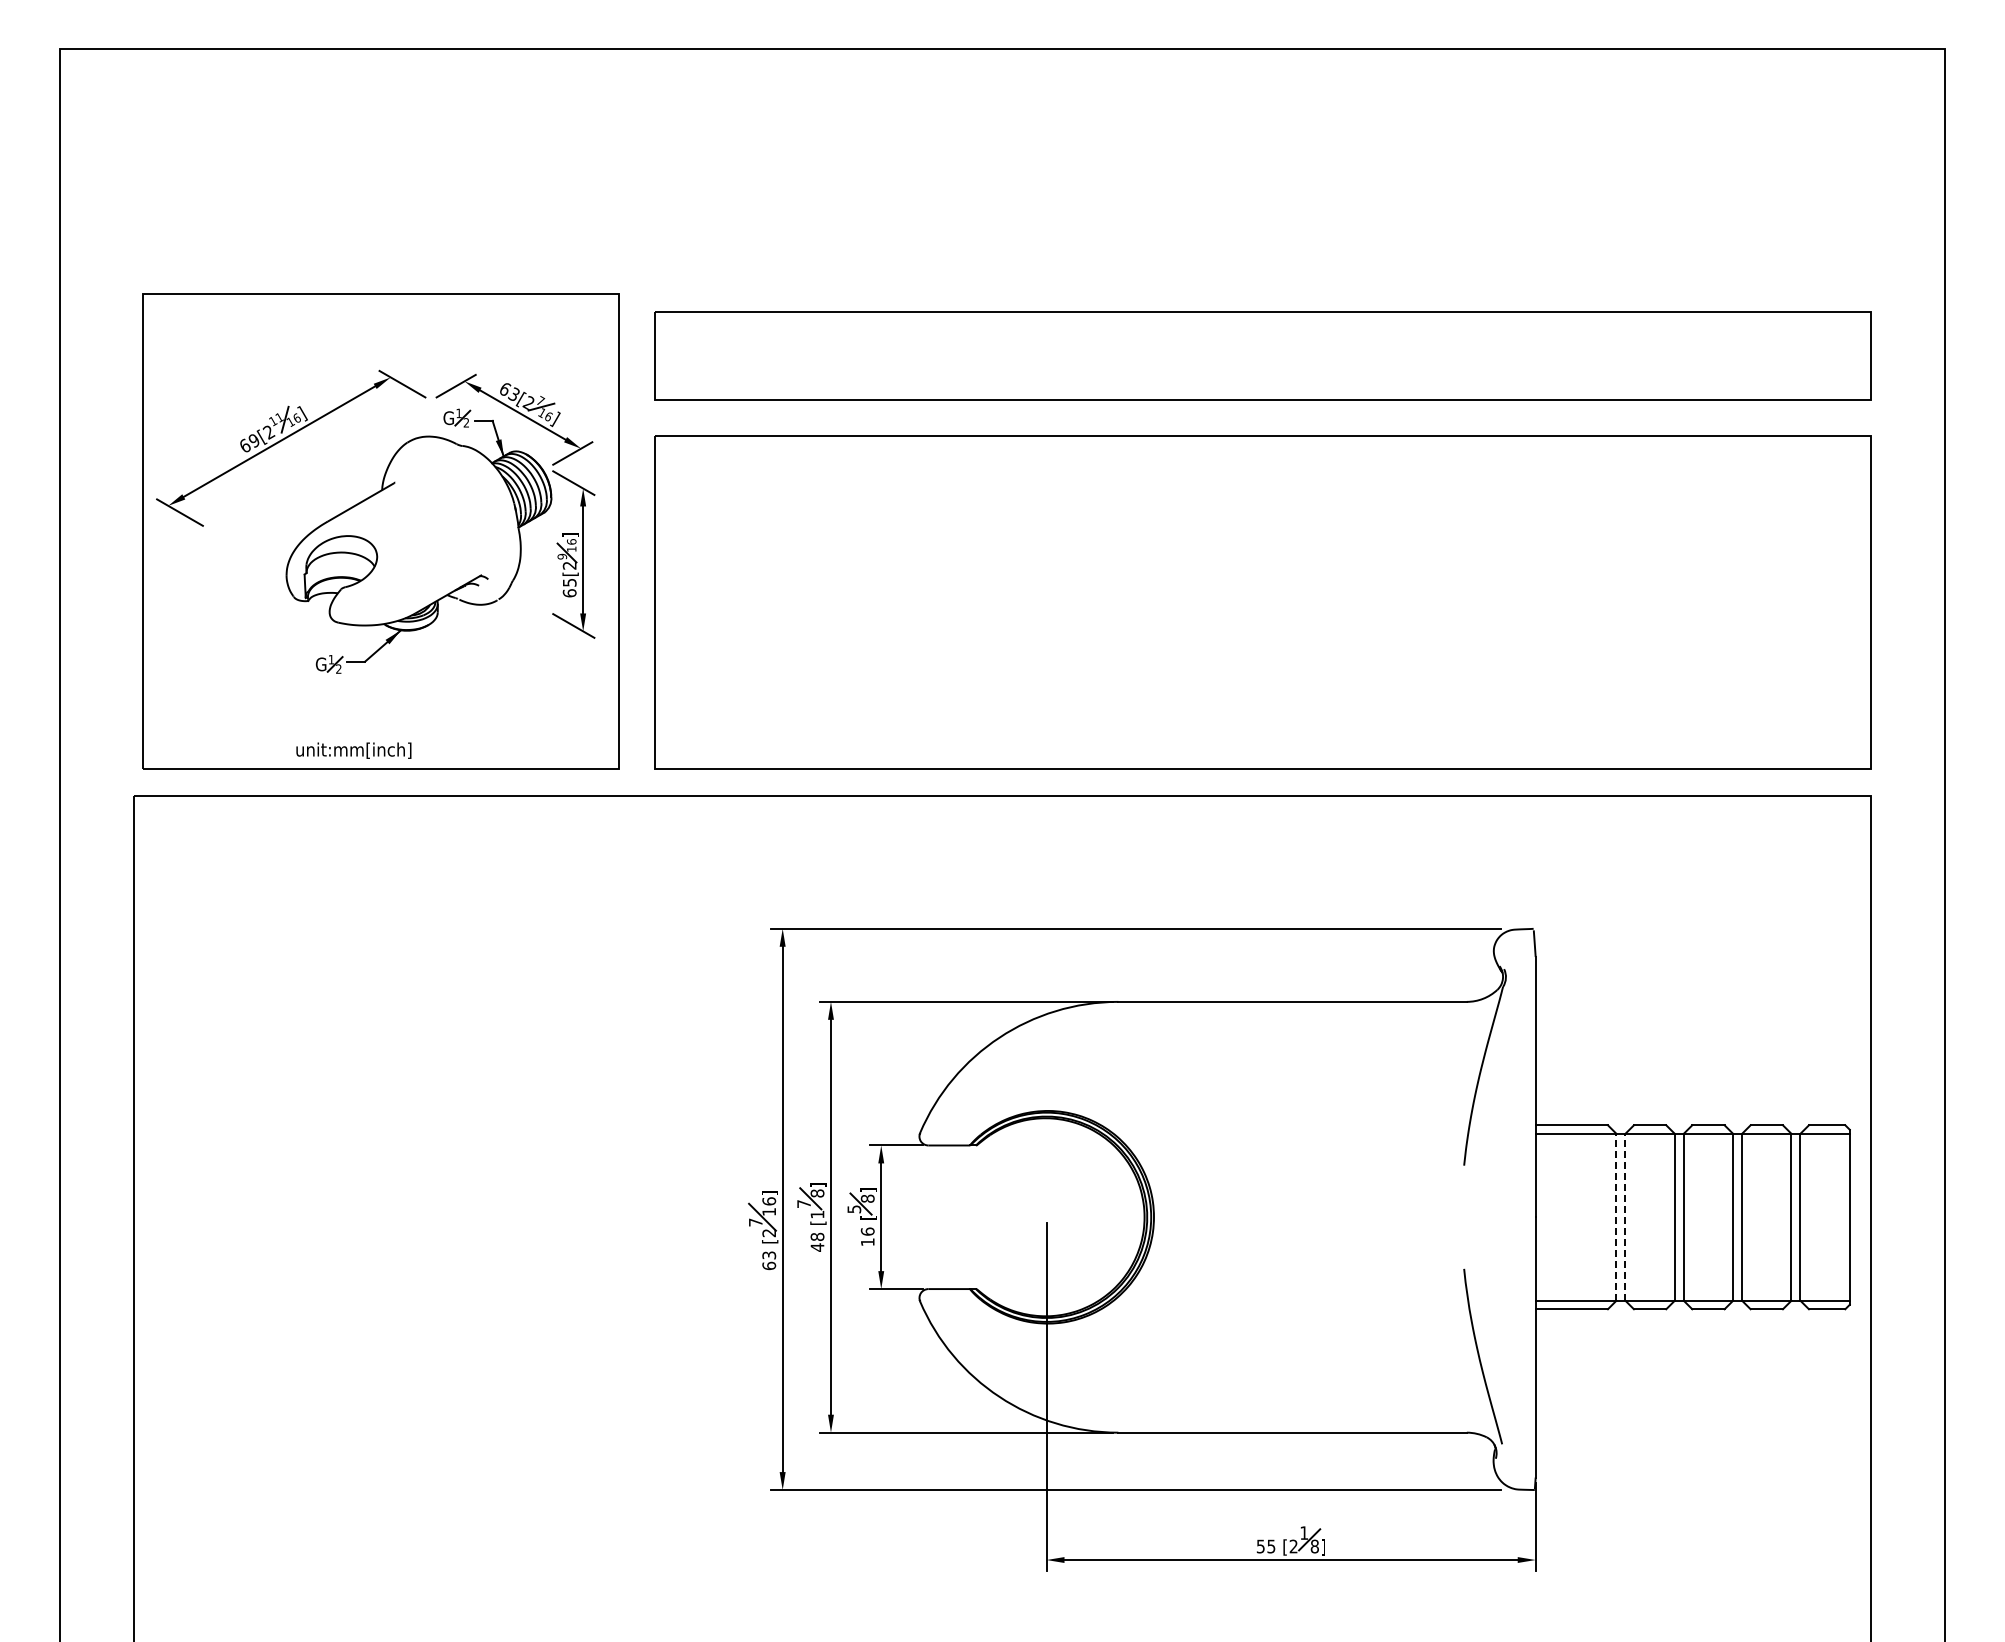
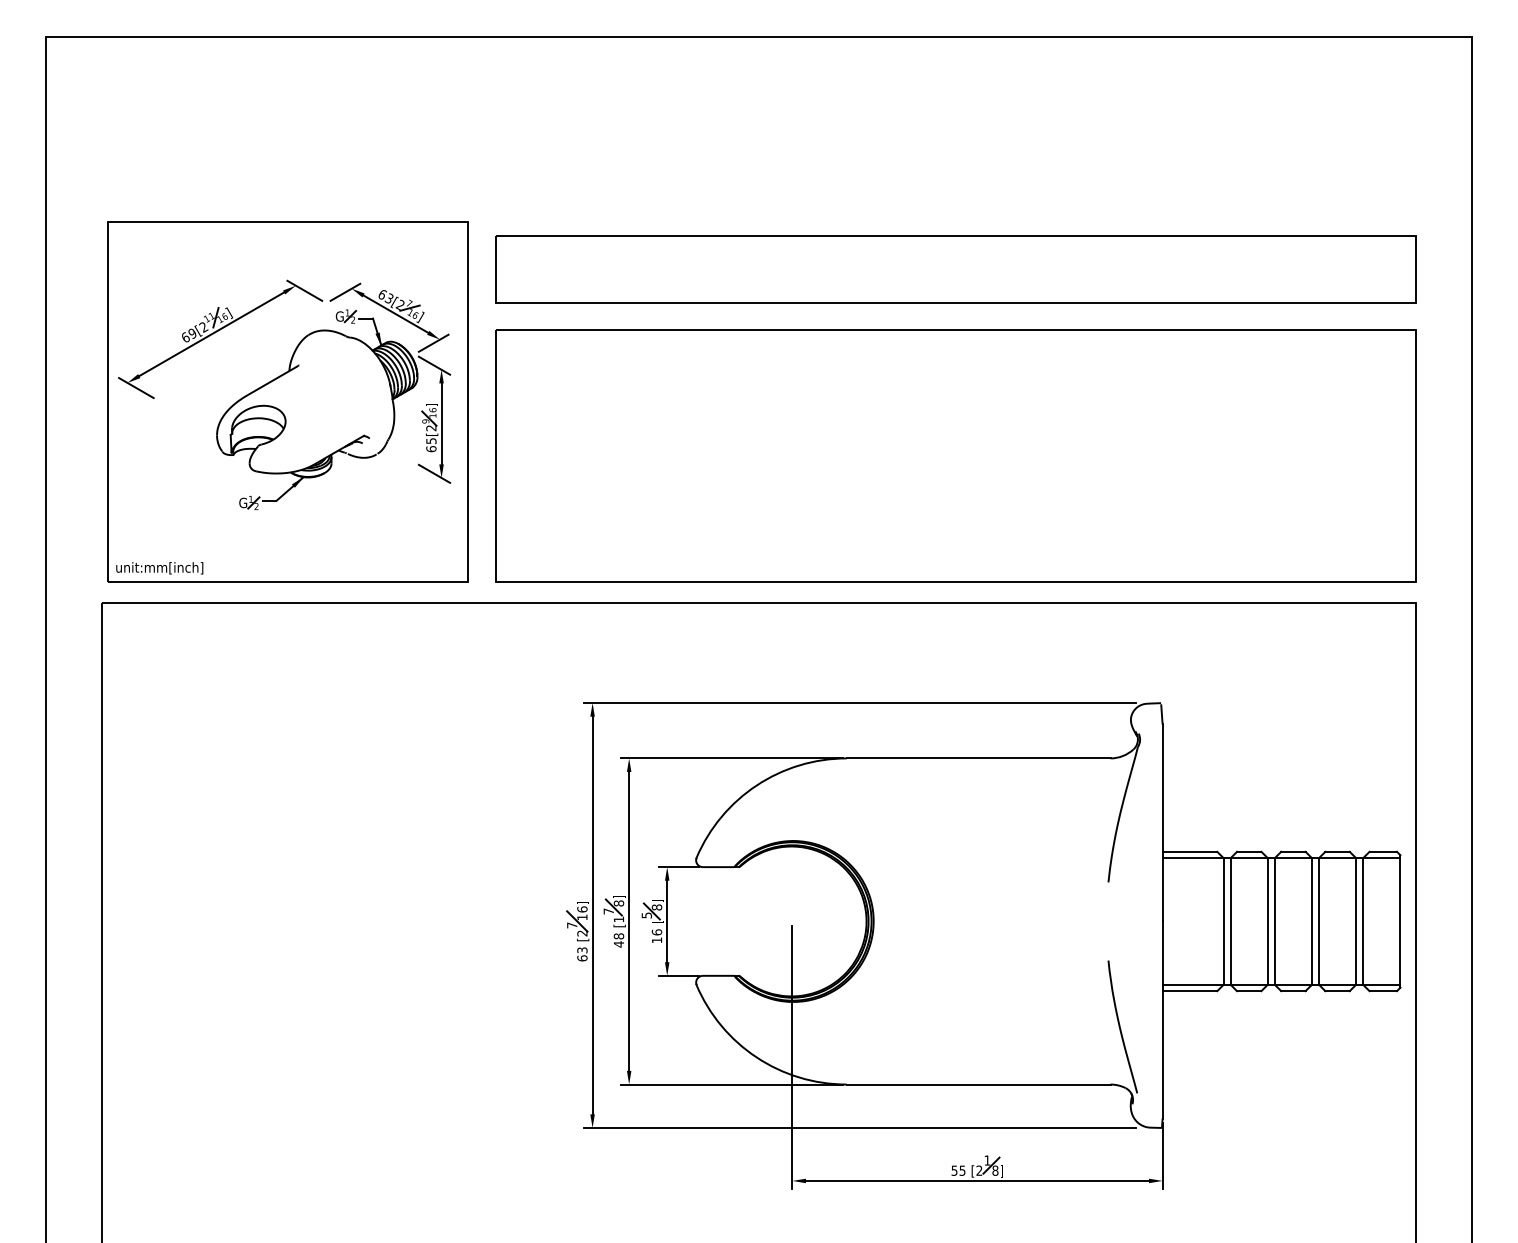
text: (353, 750) -> (159, 568), moved
line: (1616, 1216) -> (1223, 920), dashed -> solid
line: (1625, 1216) -> (1230, 920), dashed -> solid

